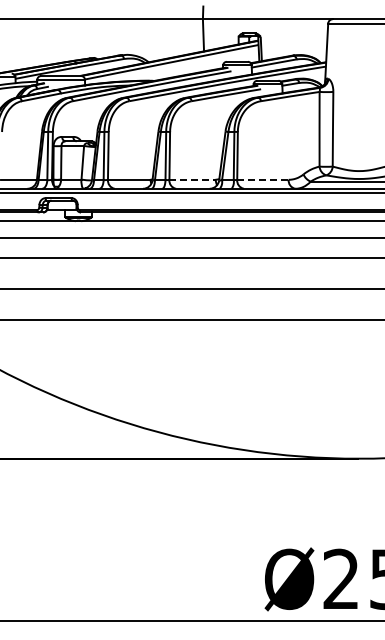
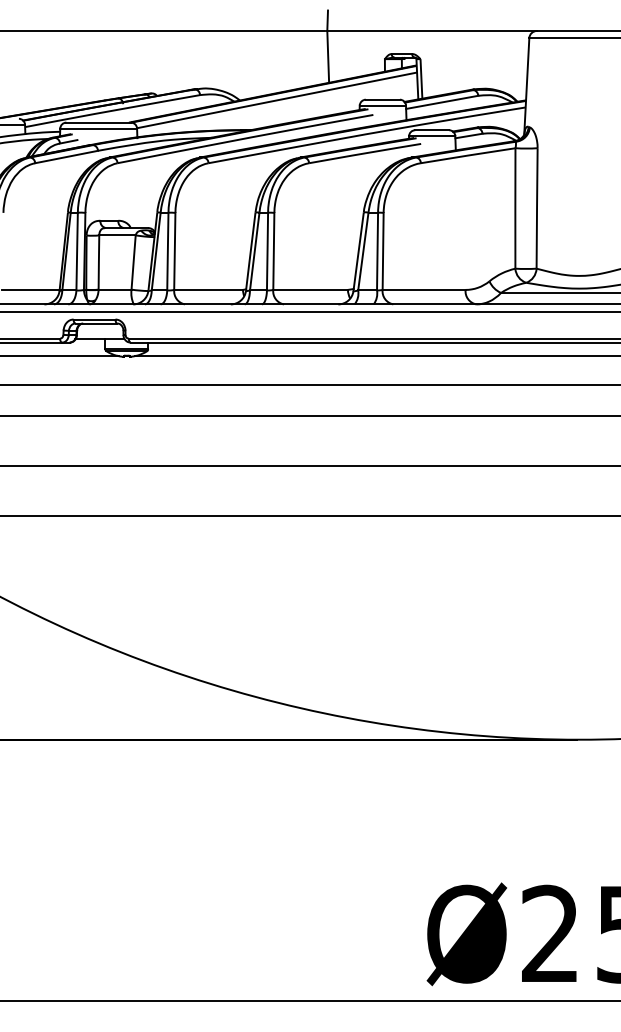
line: (193, 179) -> (312, 289), dashed -> solid
line: (262, 179) -> (423, 289), dashed -> solid

